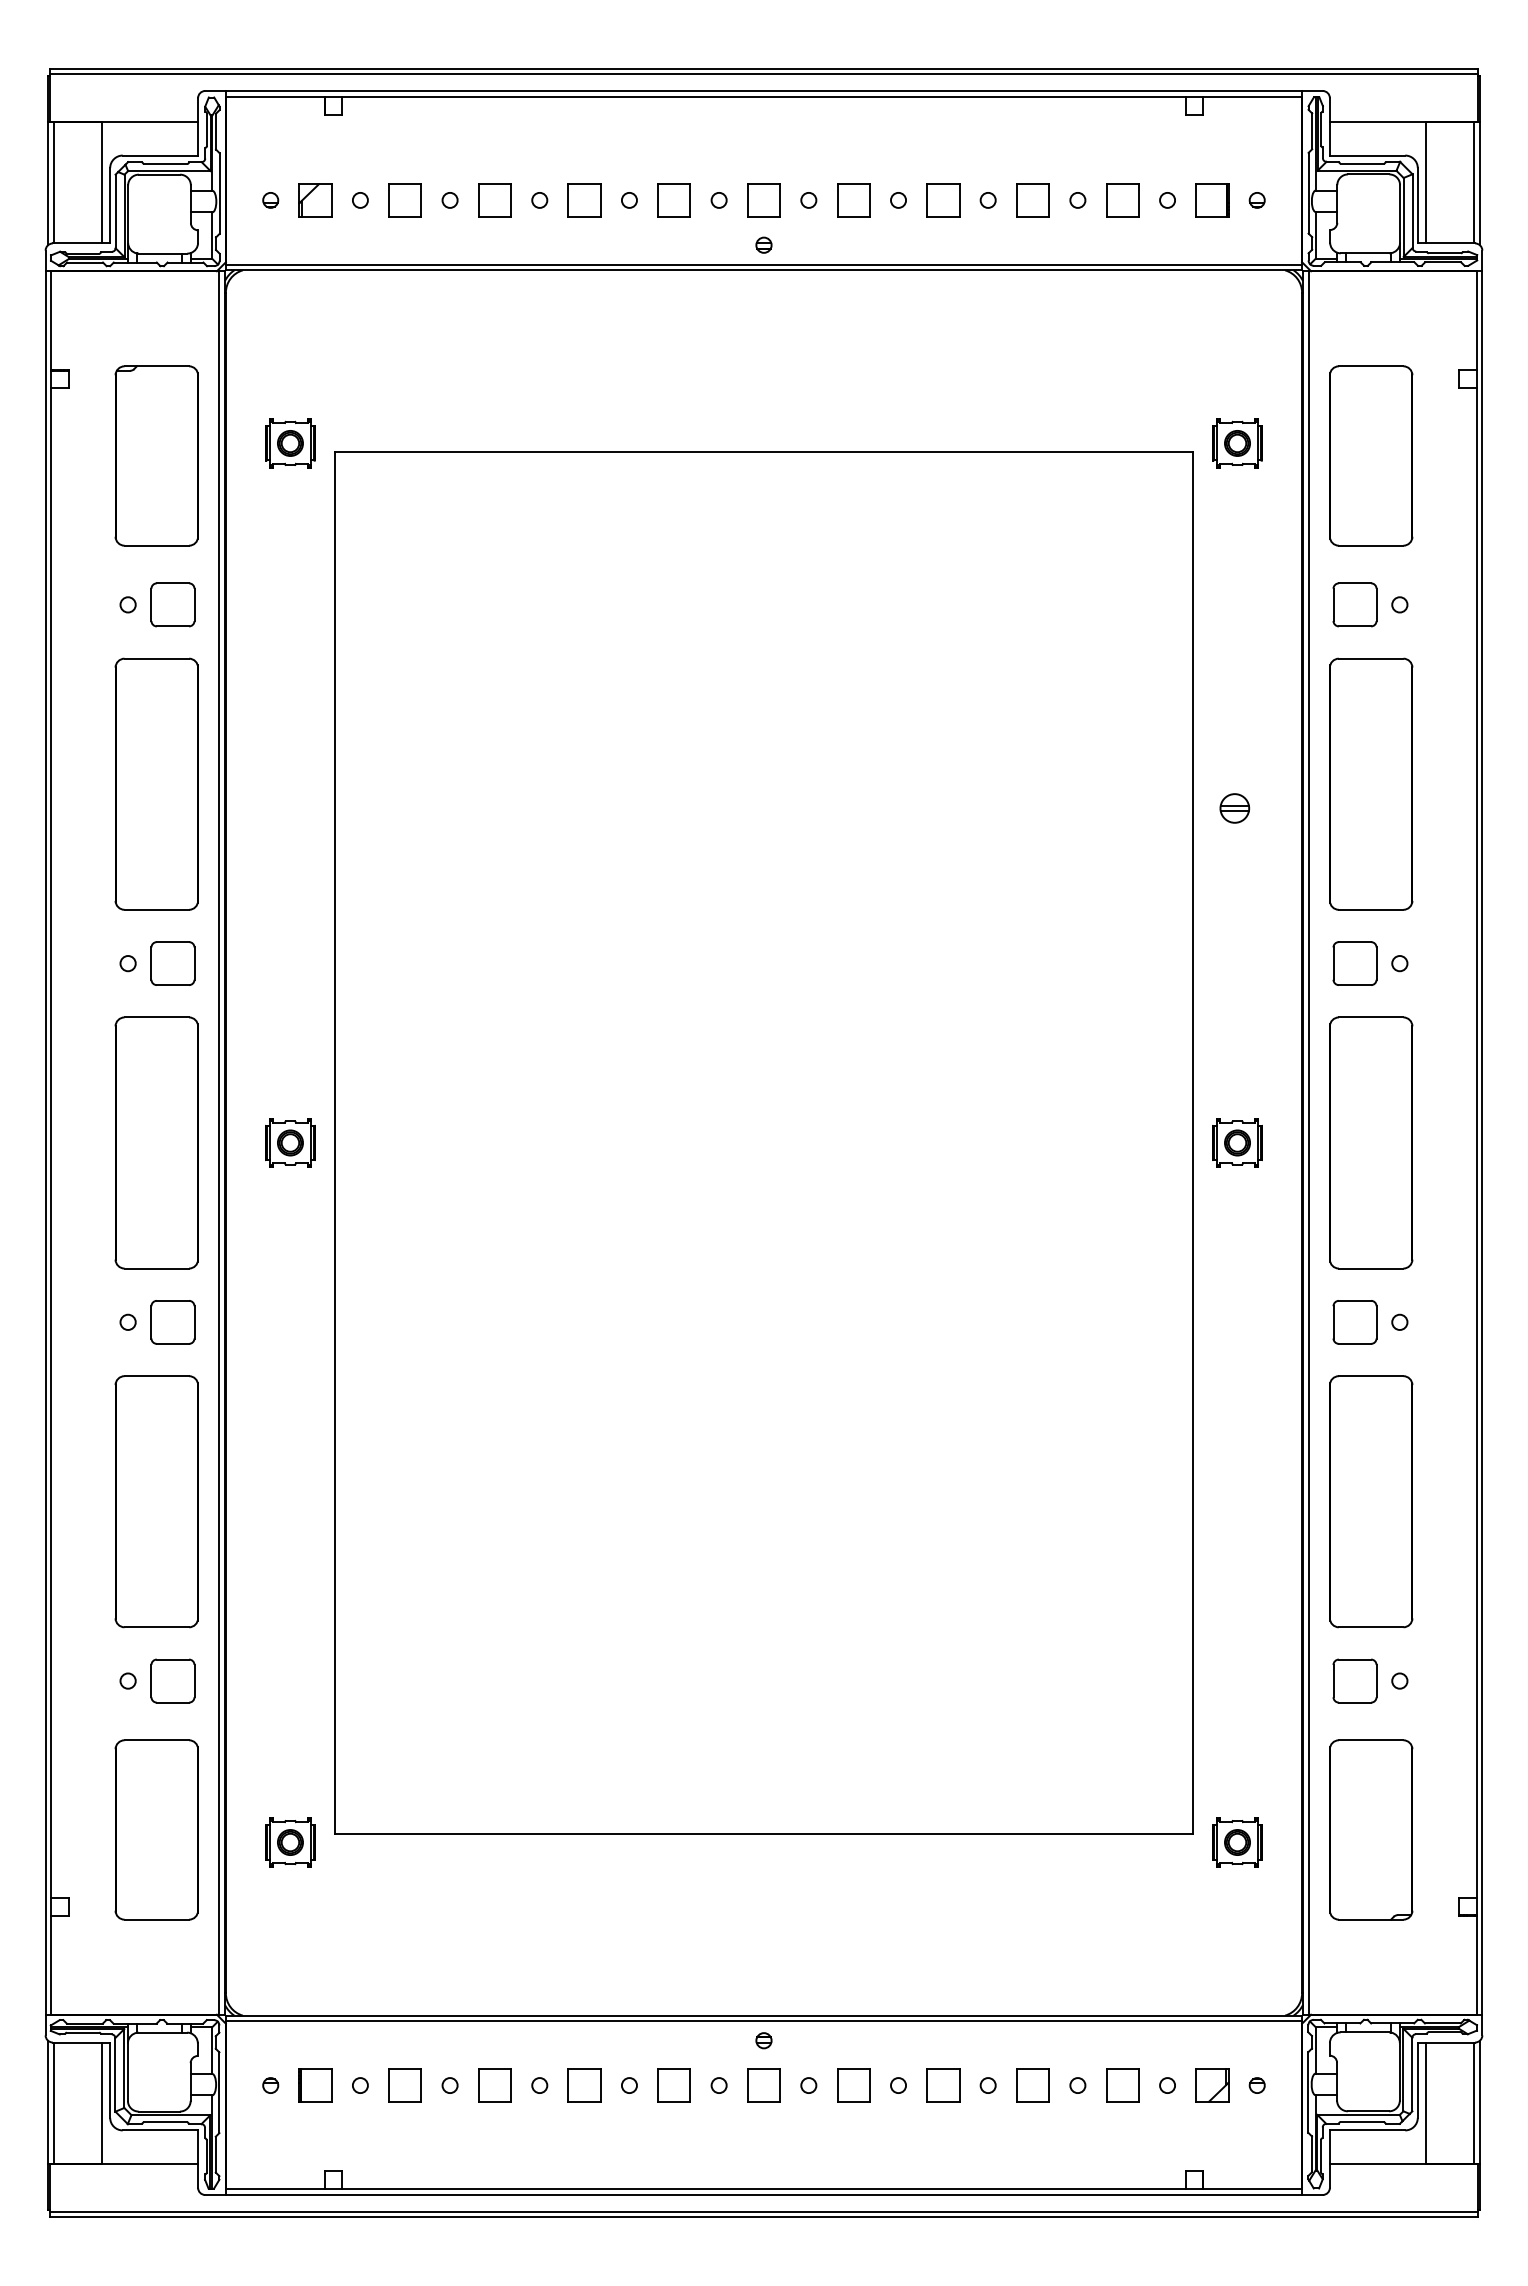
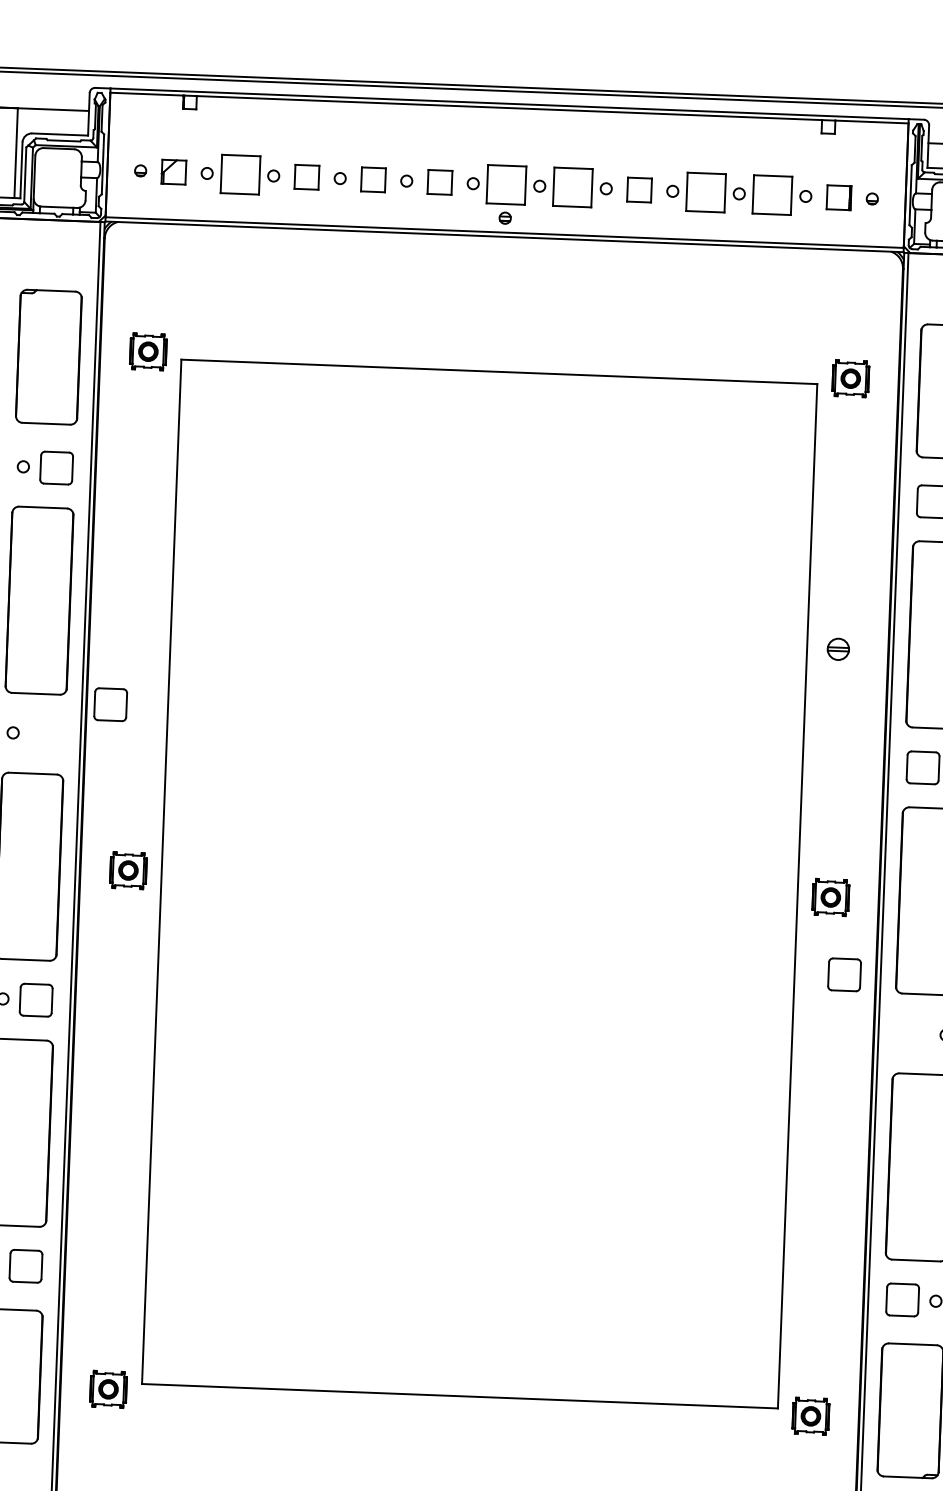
part: (404, 200) -> (239, 174), size x1.6
part: (763, 200) -> (506, 185), size x1.6
part: (853, 200) -> (572, 187), size x1.6
part: (1032, 200) -> (705, 192), size x1.6
part: (1122, 200) -> (772, 195), size x1.6
part: (172, 963) -> (110, 704), moved
part: (1354, 1322) -> (844, 974), moved

